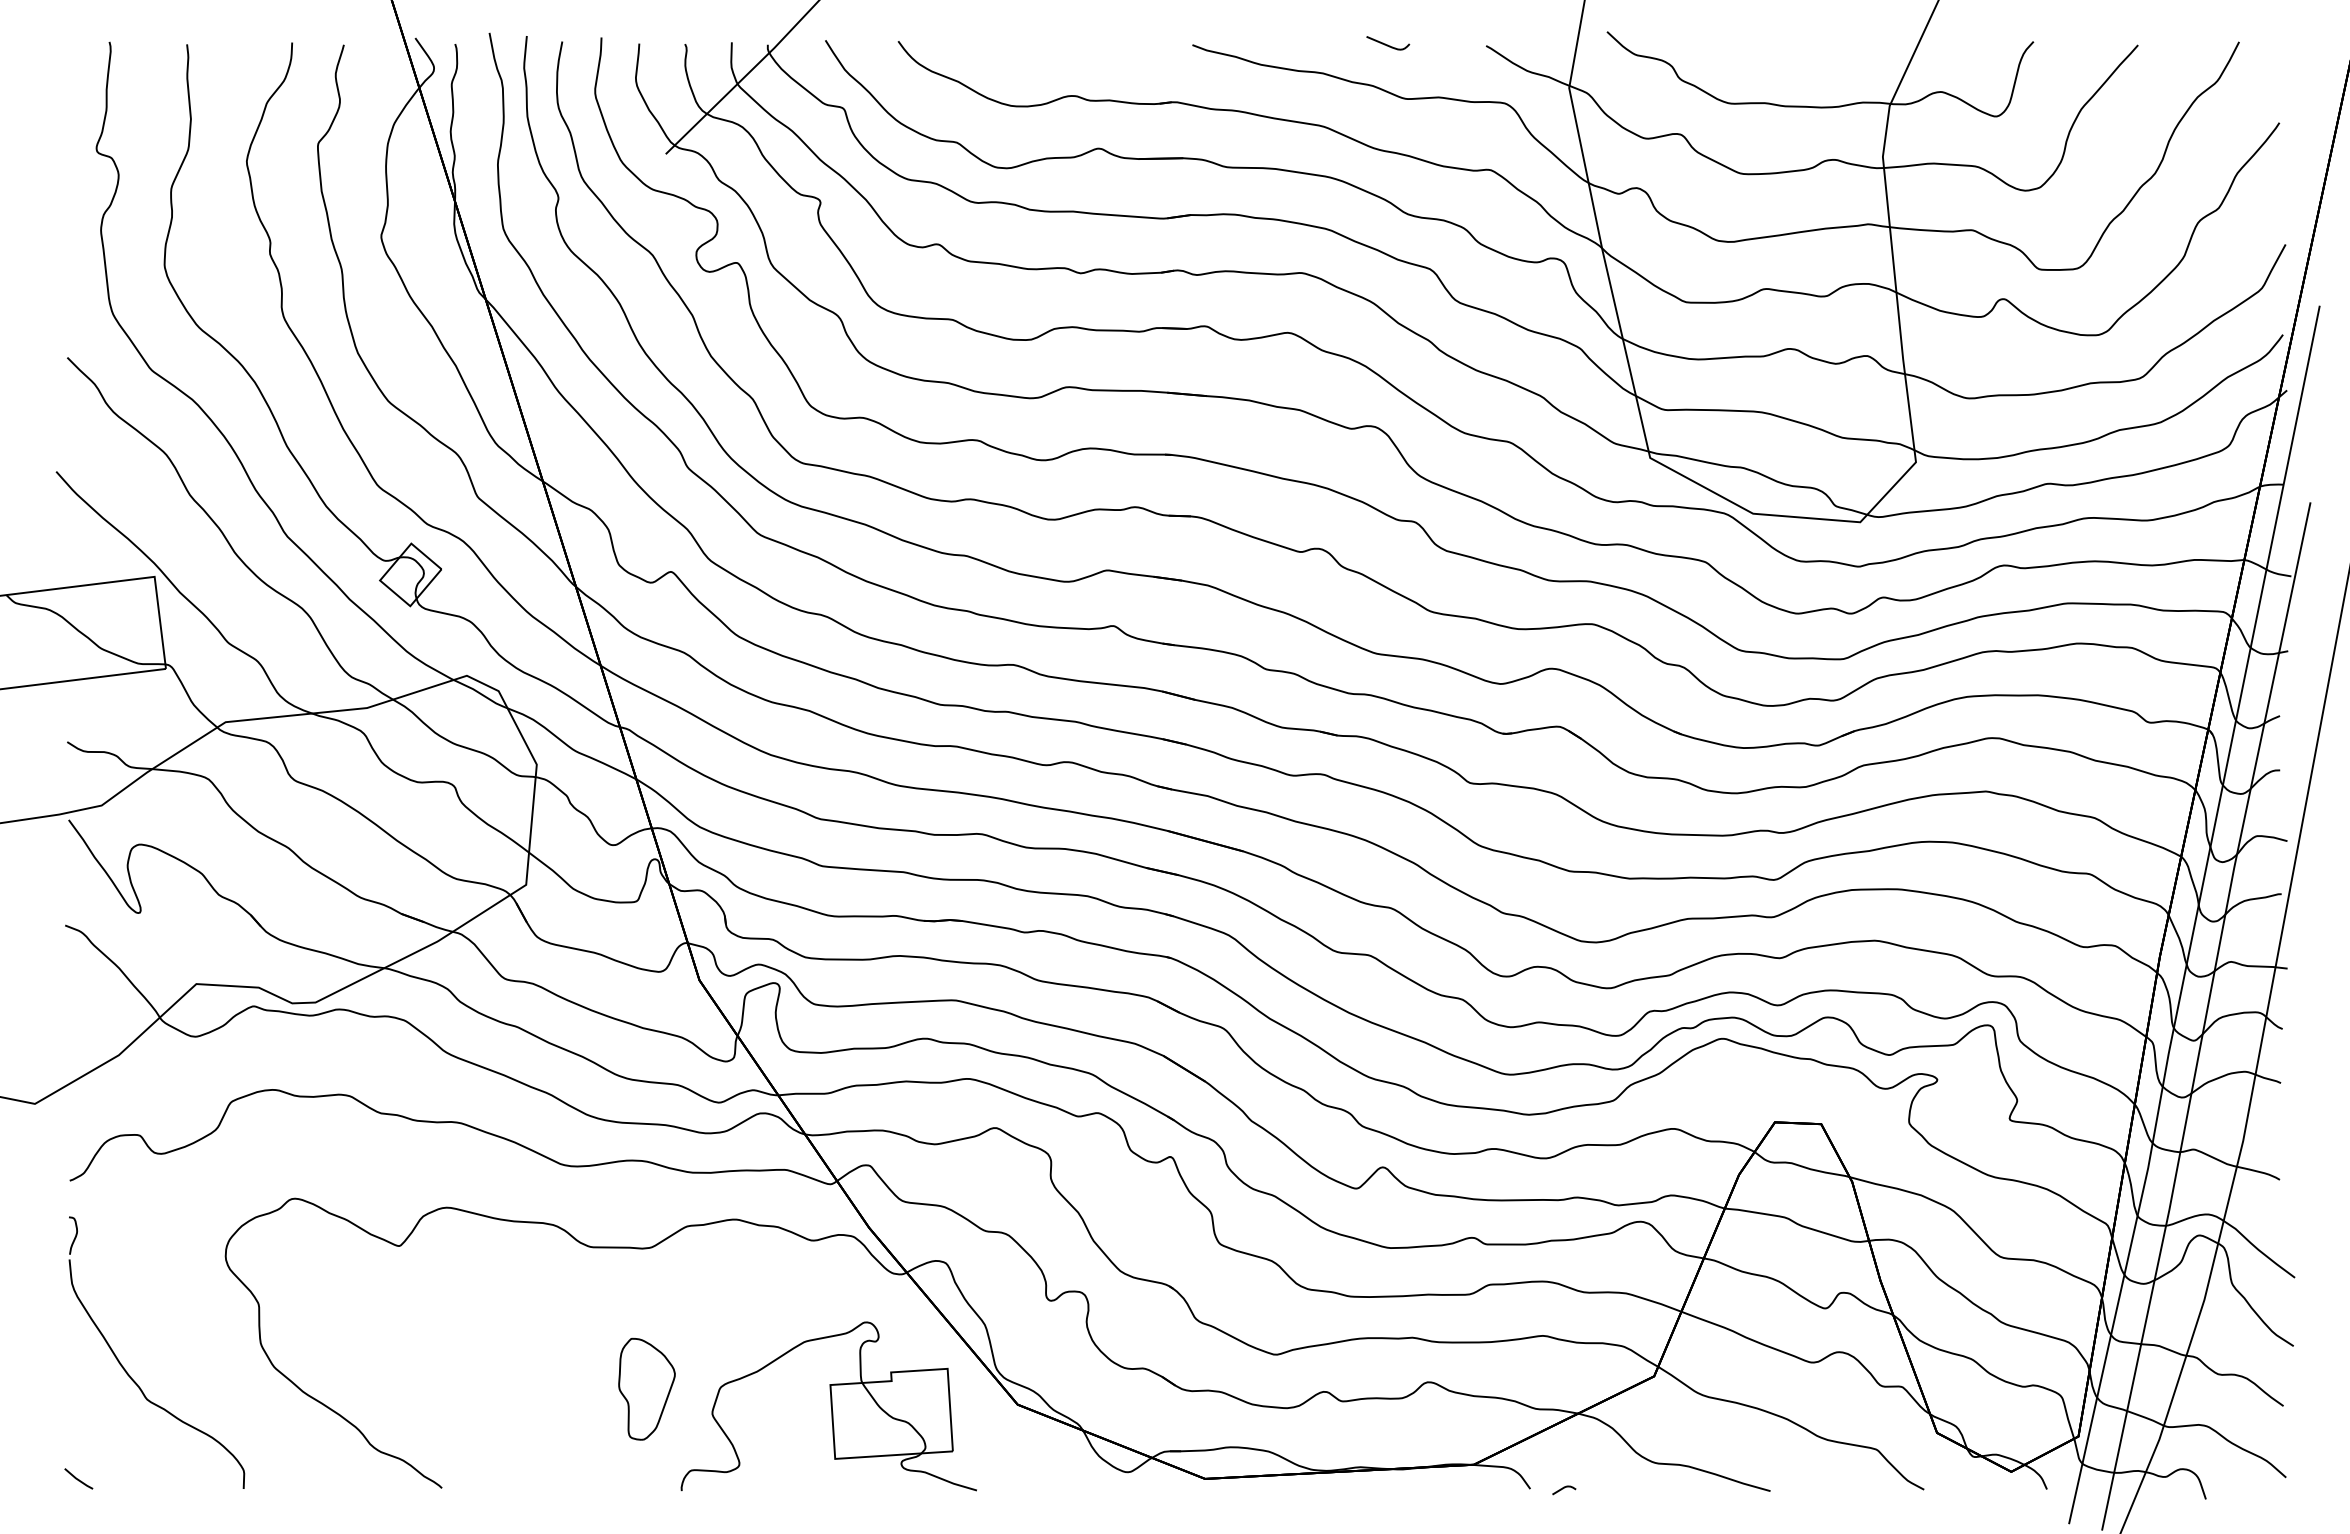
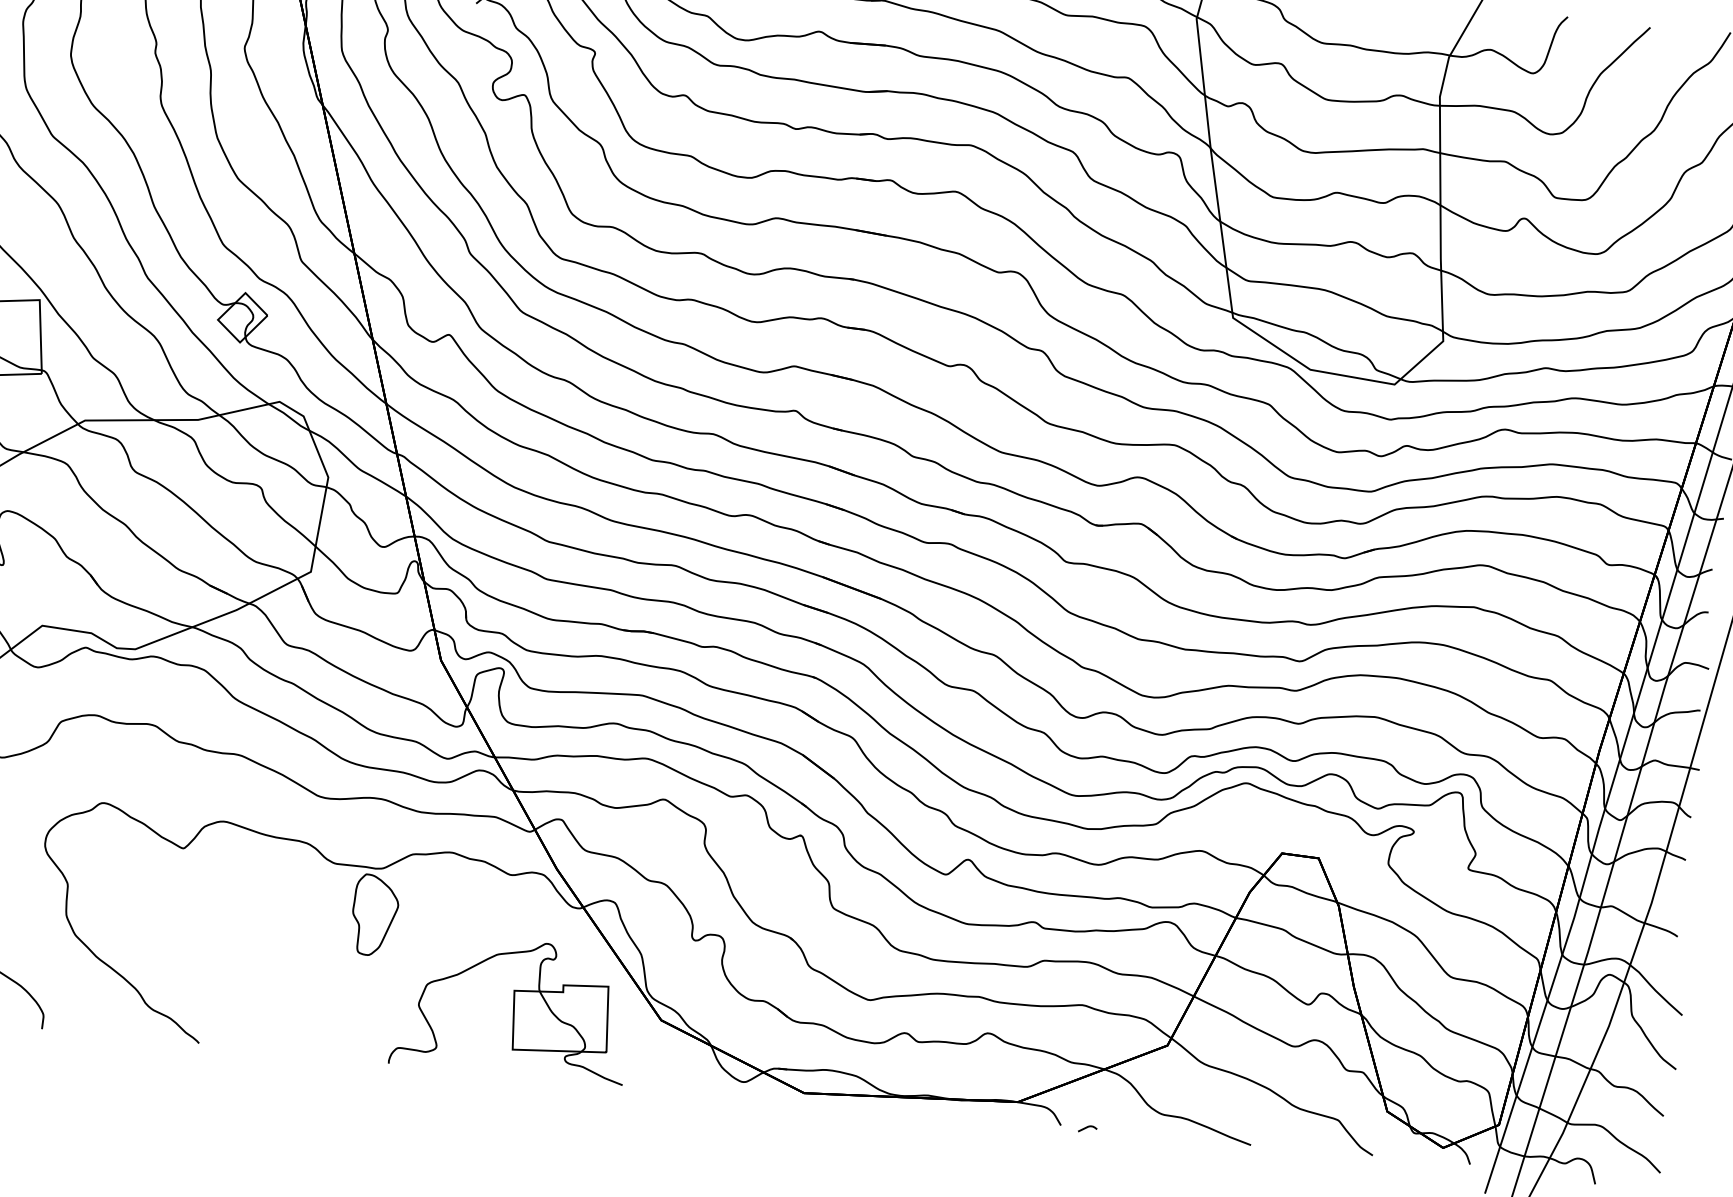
part: (646, 1388) -> (374, 914), moved

